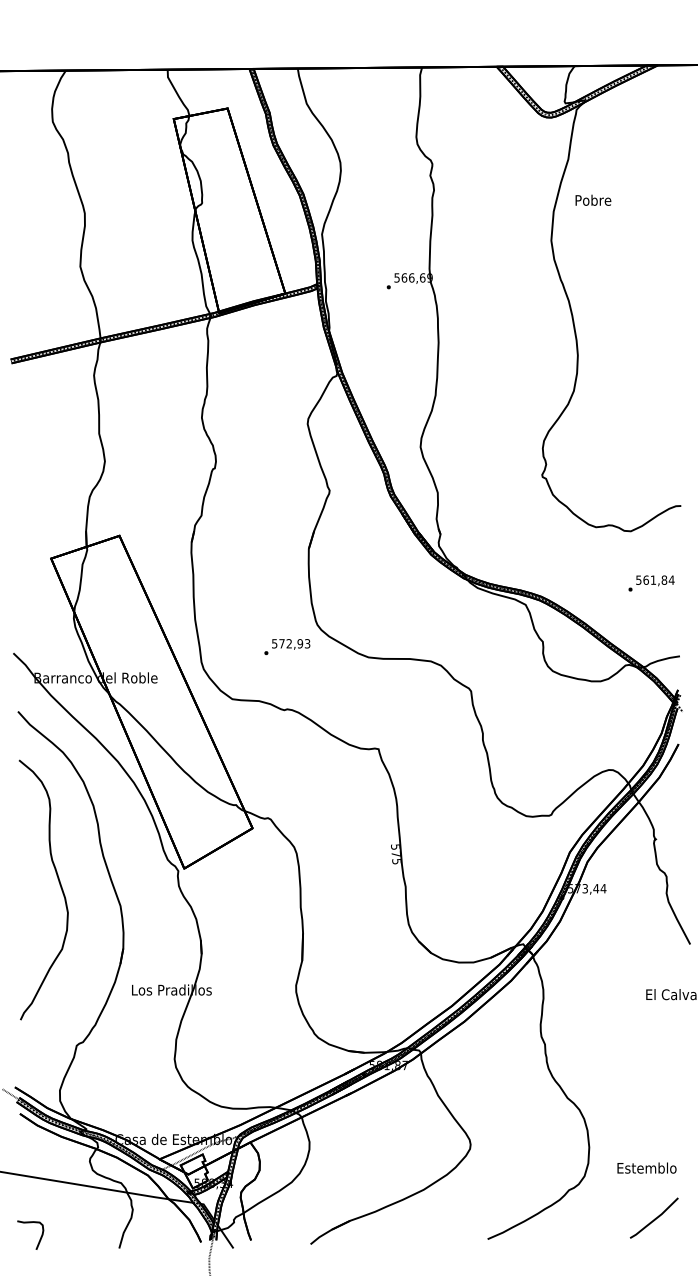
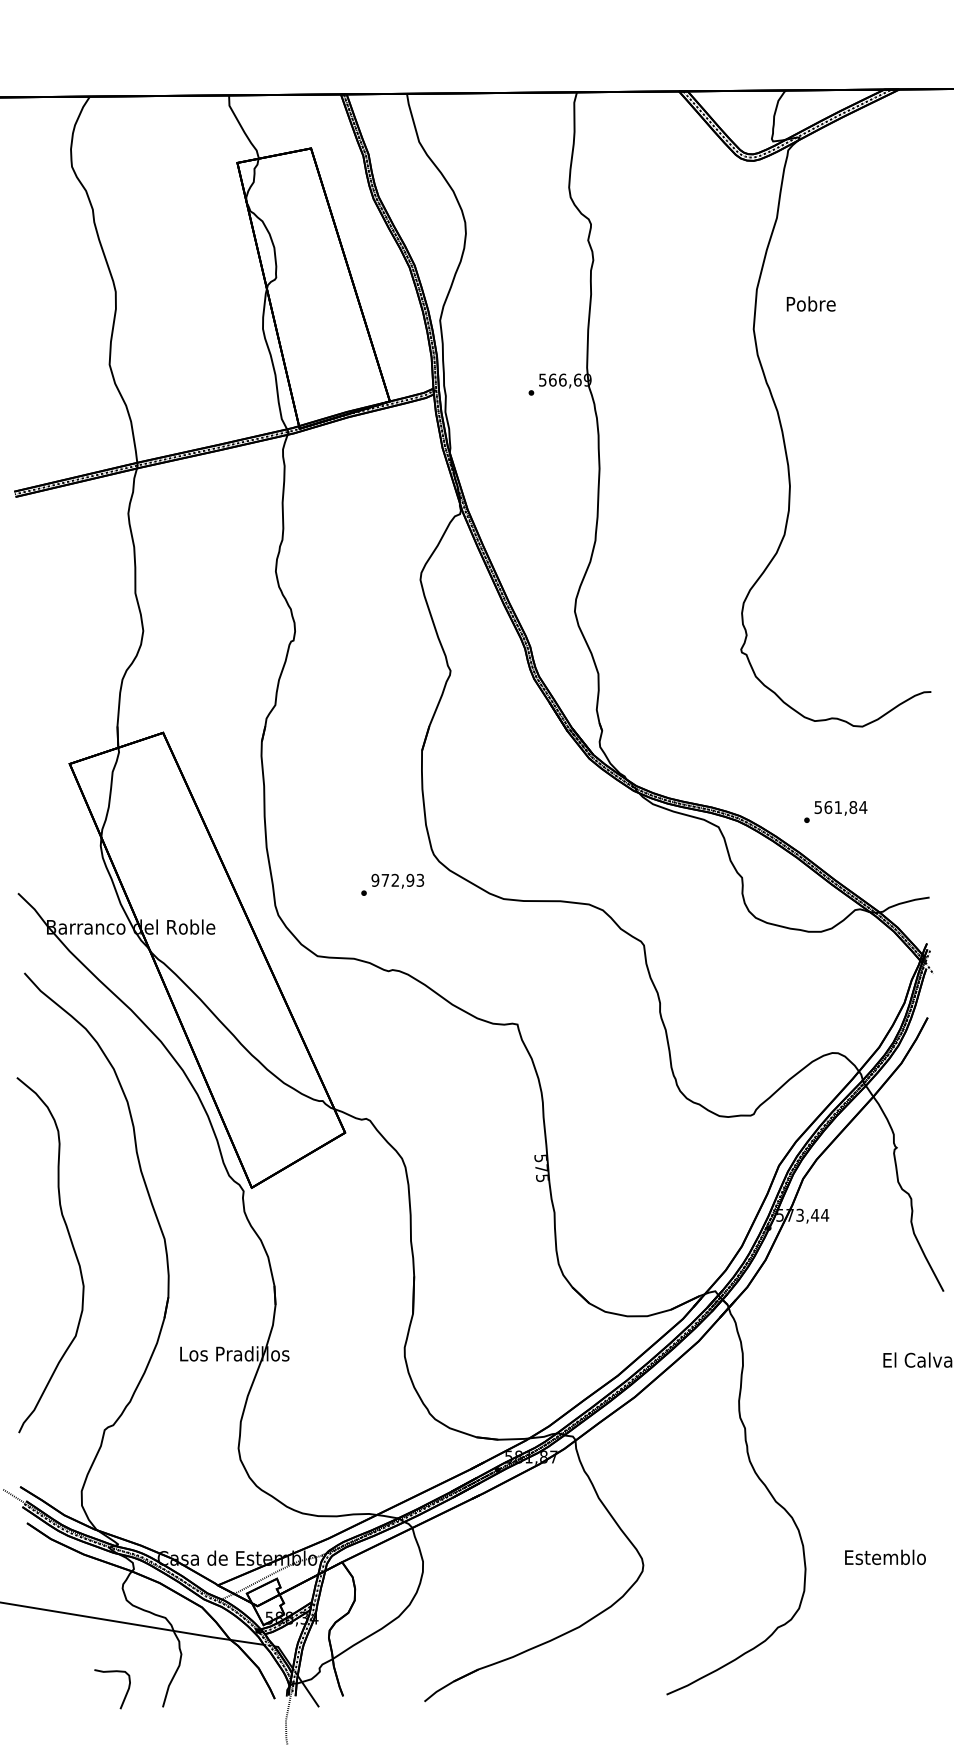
text: (592, 199) -> (810, 303), moved
text: (651, 583) -> (835, 811), moved
text: (274, 643) -> (375, 879), 572,93 -> 972,93
curve: (59, 885) -> (72, 1248), moved
text: (647, 1168) -> (885, 1557), moved
line: (655, 1218) -> (895, 1666), removed
curve: (39, 1240) -> (124, 1696), moved

